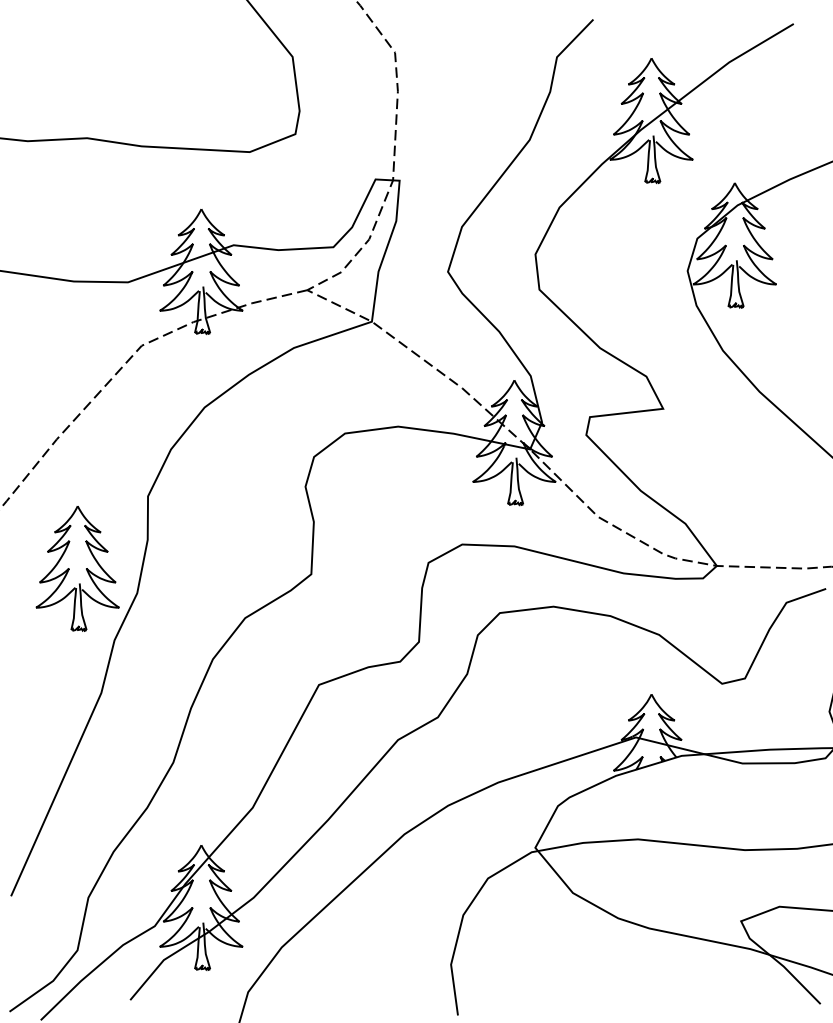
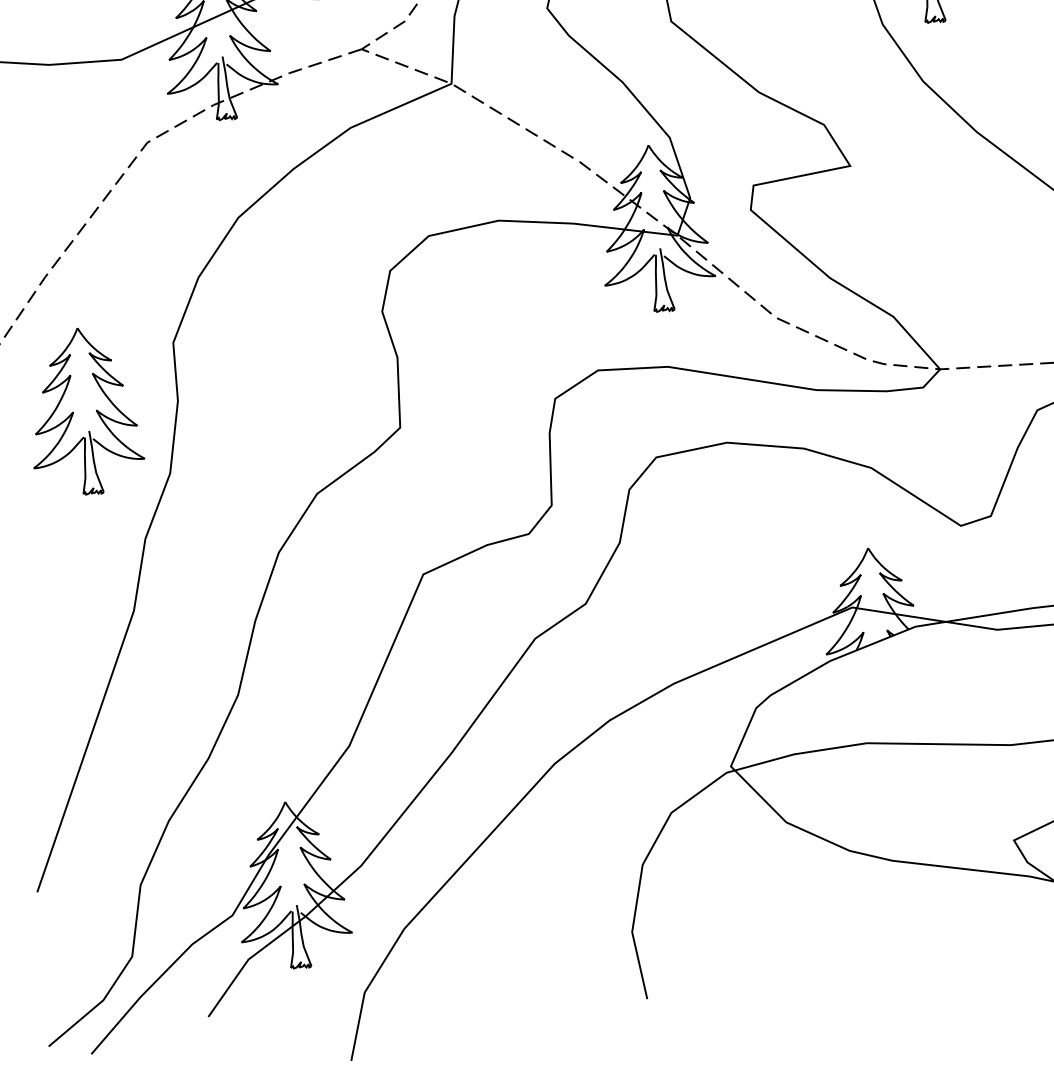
part: (77, 568) -> (84, 411), moved

